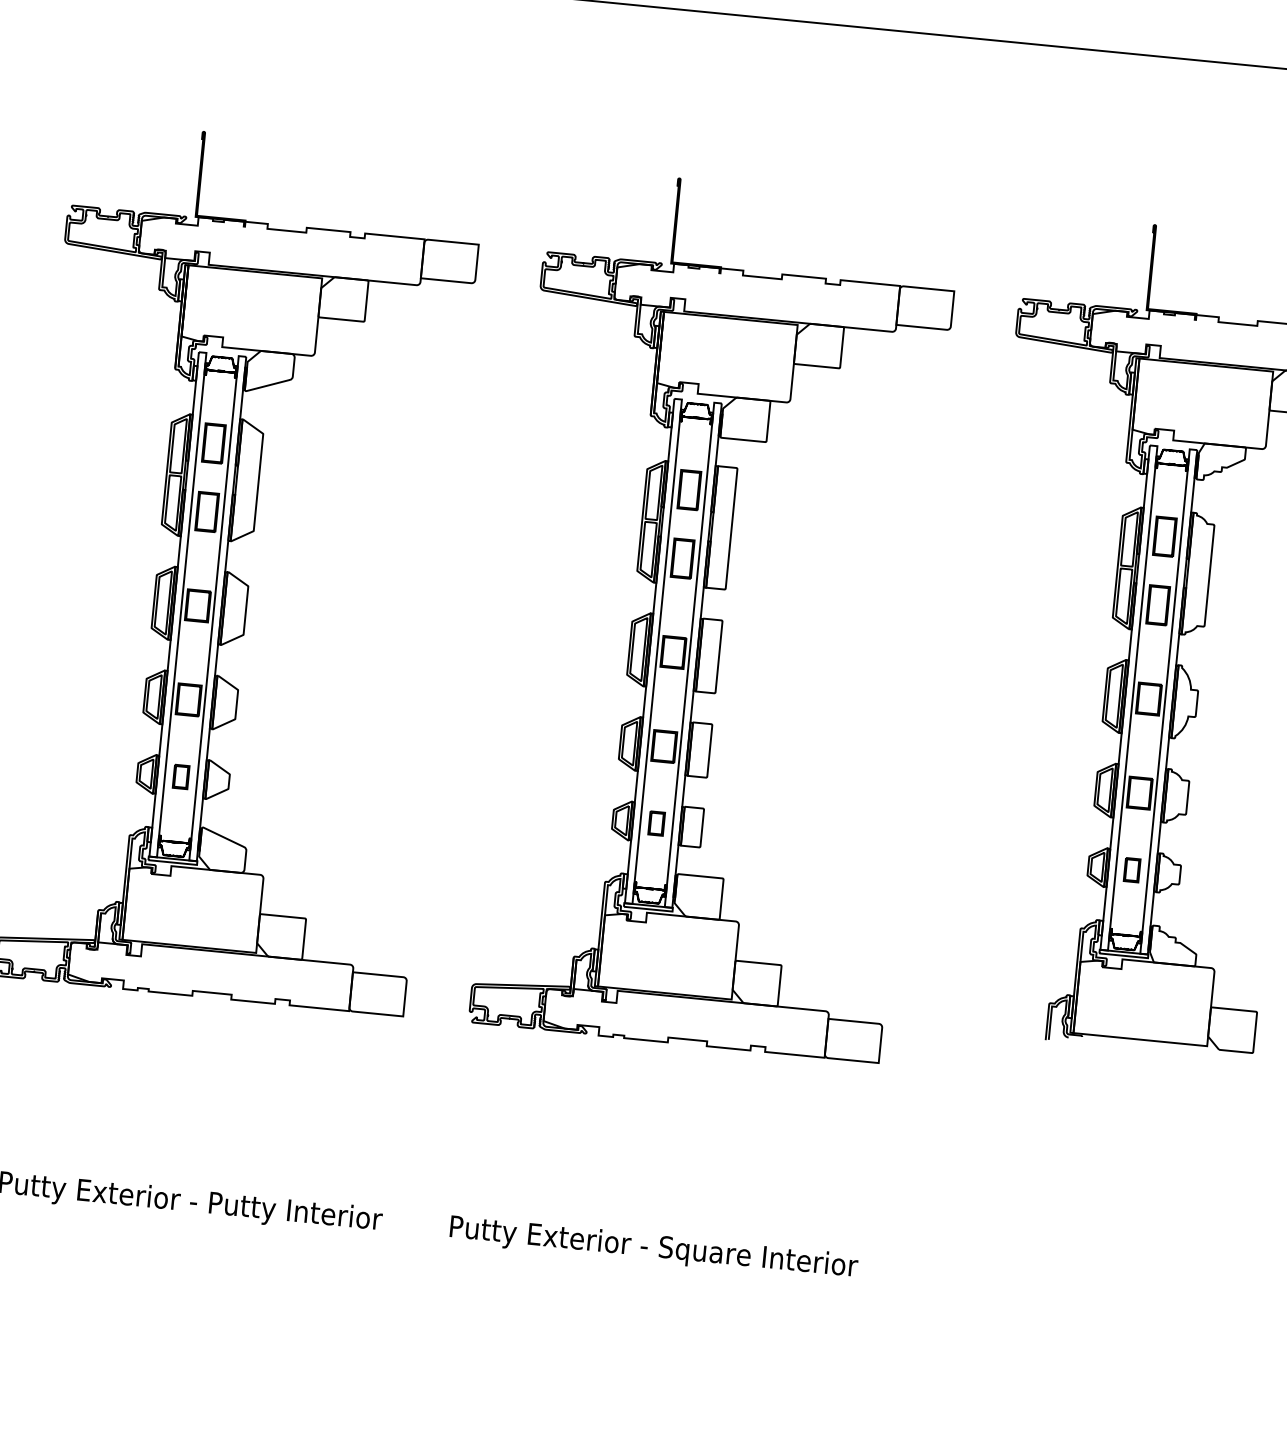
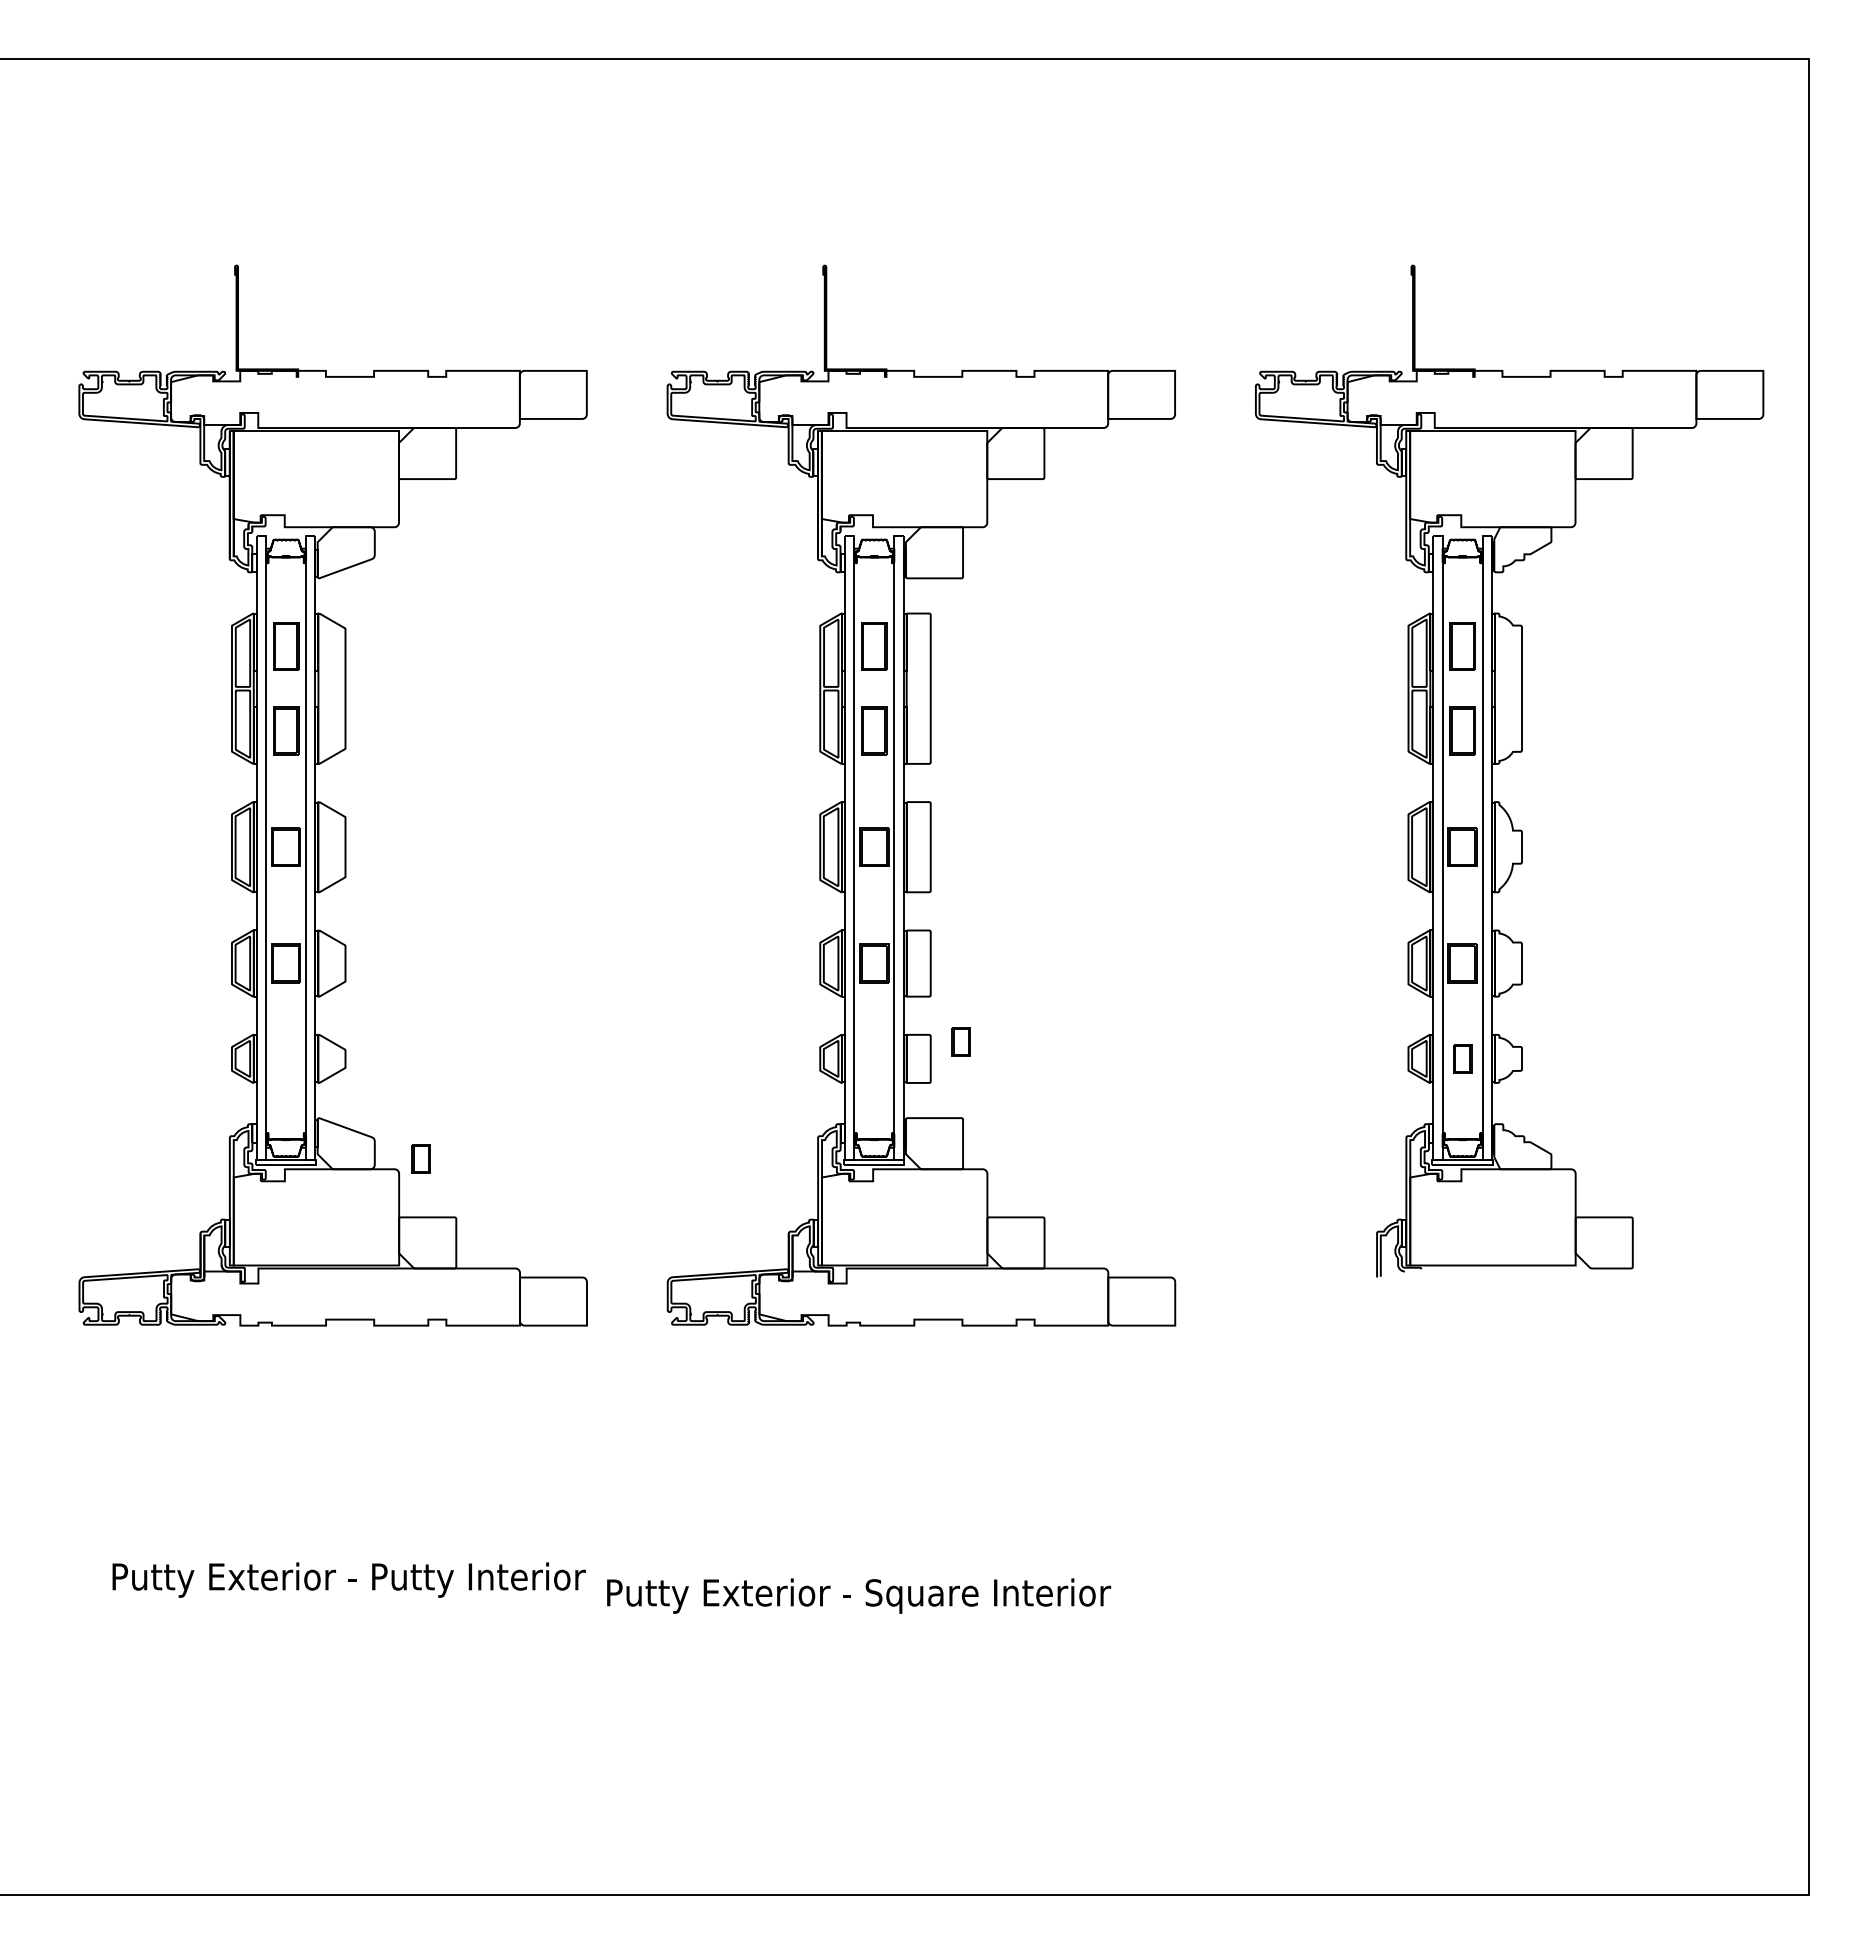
part: (180, 776) -> (420, 1158), moved
part: (656, 823) -> (960, 1041), moved
text: (654, 1248) -> (859, 1595), moved

